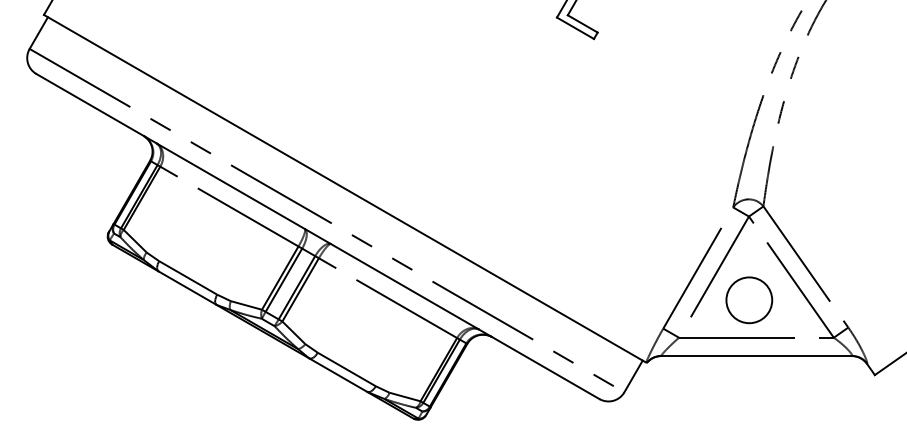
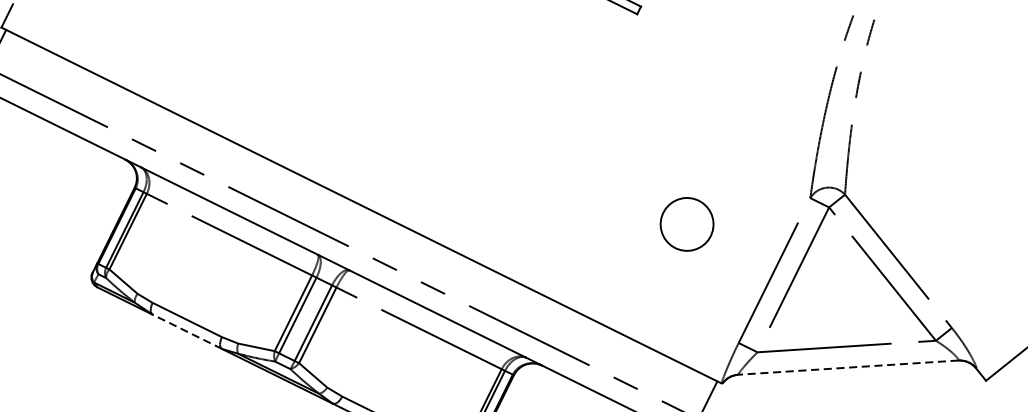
line: (187, 288) -> (187, 332), solid -> dashed
circle: (749, 300) -> (687, 224), moved
line: (756, 356) -> (848, 368), solid -> dashed

